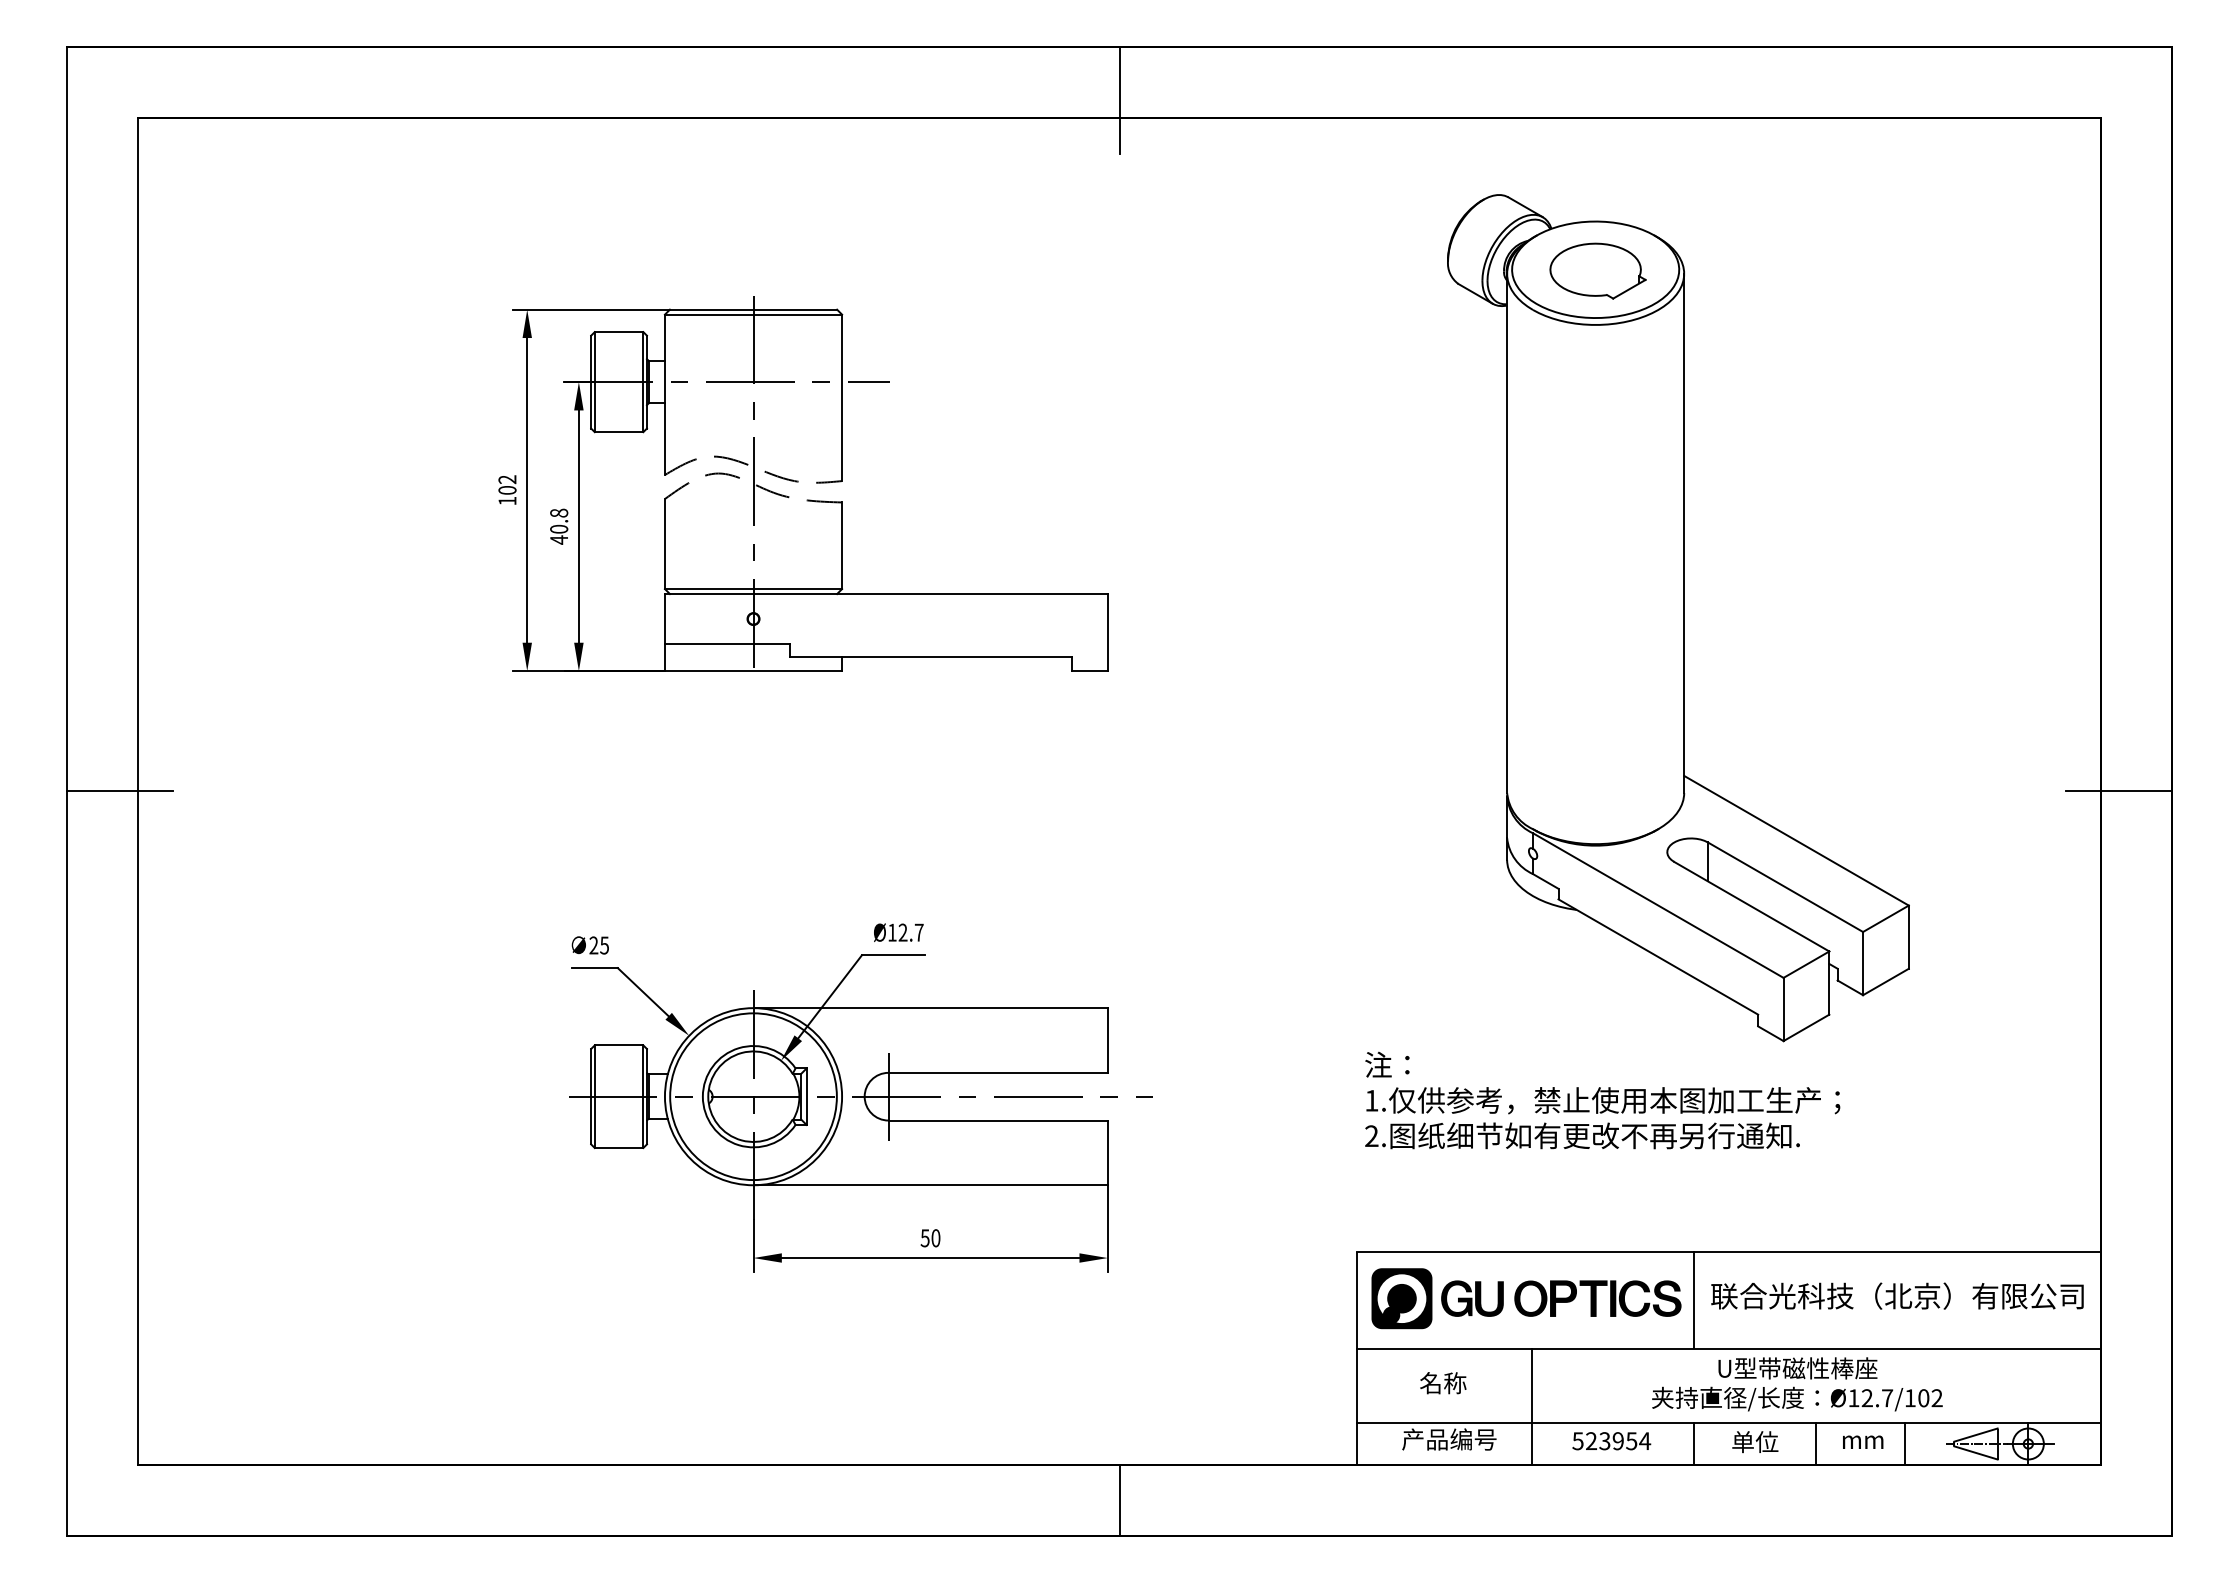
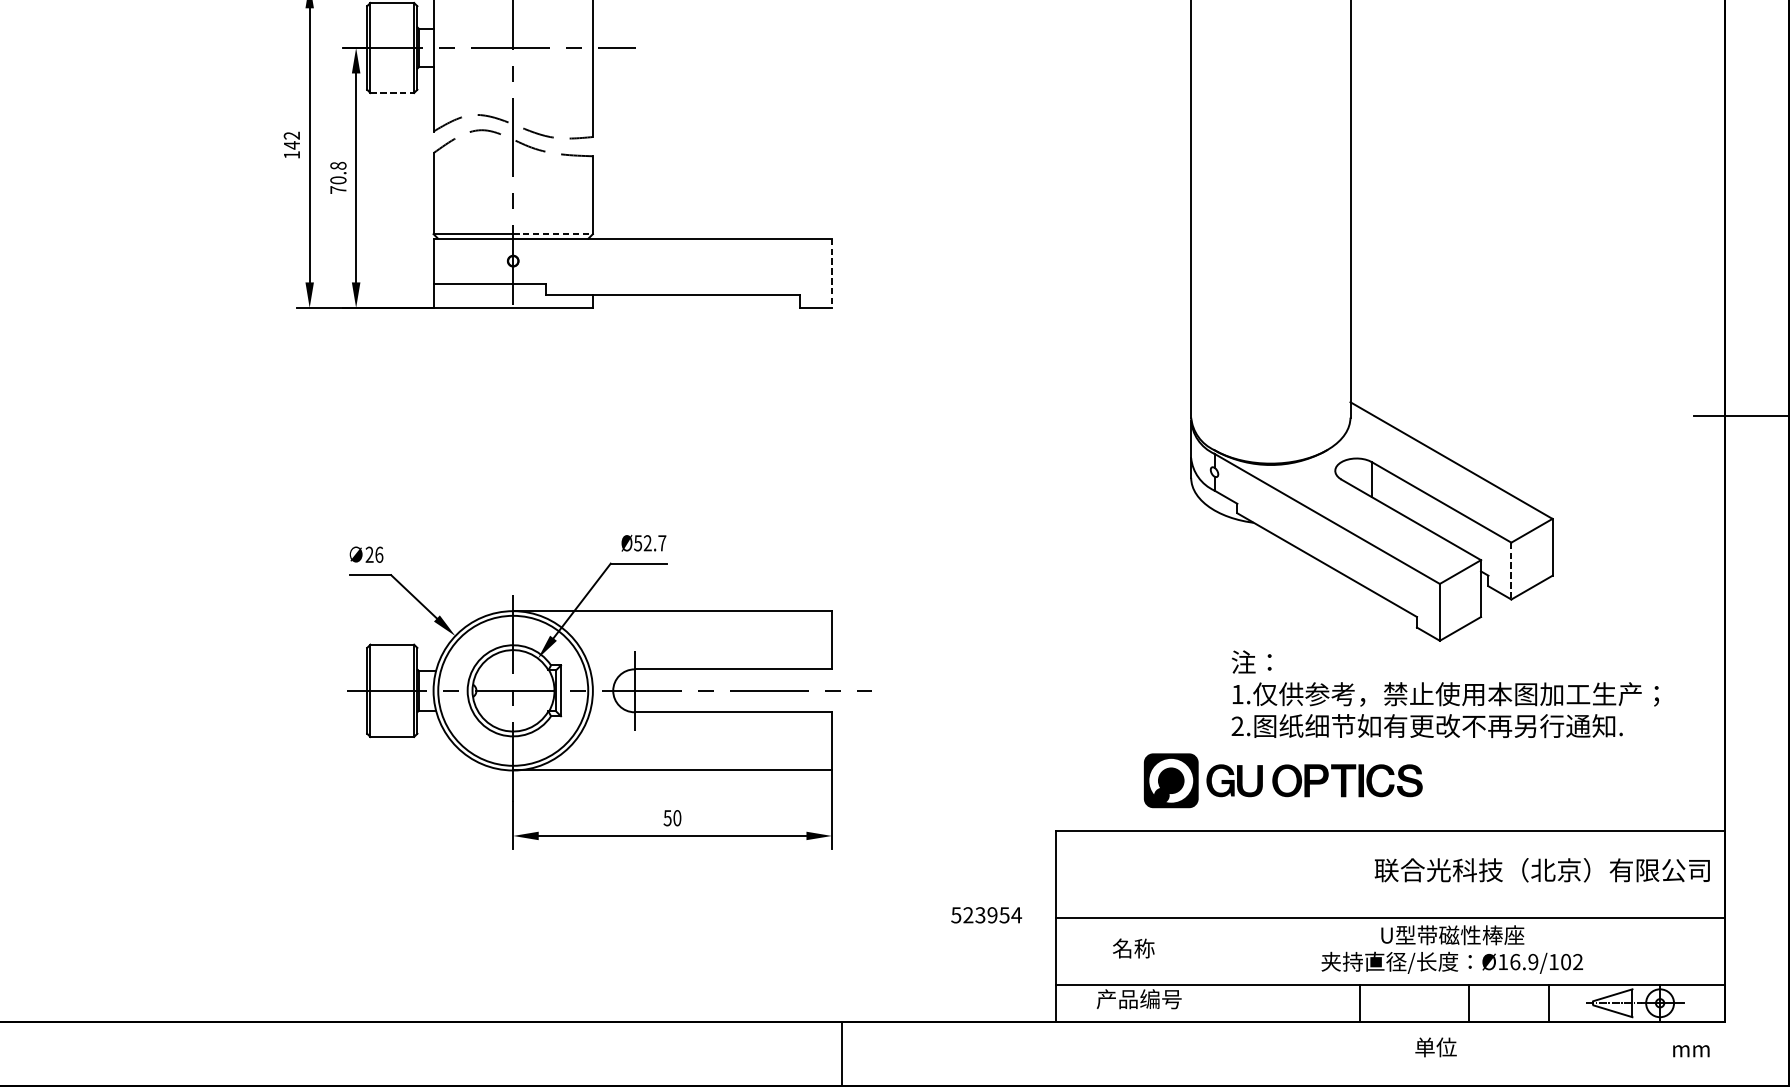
line: (619, 432) -> (392, 93), solid -> dashed
text: (507, 490) -> (291, 145), 102 -> 142
text: (558, 539) -> (337, 189), 40.8 -> 70.8
line: (798, 589) -> (553, 234), solid -> dashed
line: (1107, 632) -> (831, 273), solid -> dashed
text: (891, 932) -> (637, 543), Ø12.7 -> Ø52.7
text: (604, 945) -> (379, 554), 25 -> 26
line: (1863, 963) -> (1511, 571), solid -> dashed
text: (1602, 1100) -> (1445, 694), moved
part: (1526, 1298) -> (1283, 780), moved
line: (1694, 1300) -> (1359, 874), removed
text: (1877, 1398) -> (1524, 962), Ø12.7/102 -> Ø16.9/102
line: (1532, 1406) -> (1214, 969), removed
text: (1611, 1441) -> (986, 915), moved
text: (1863, 1441) -> (1691, 1050), moved
text: (1755, 1442) -> (1436, 1047), moved

